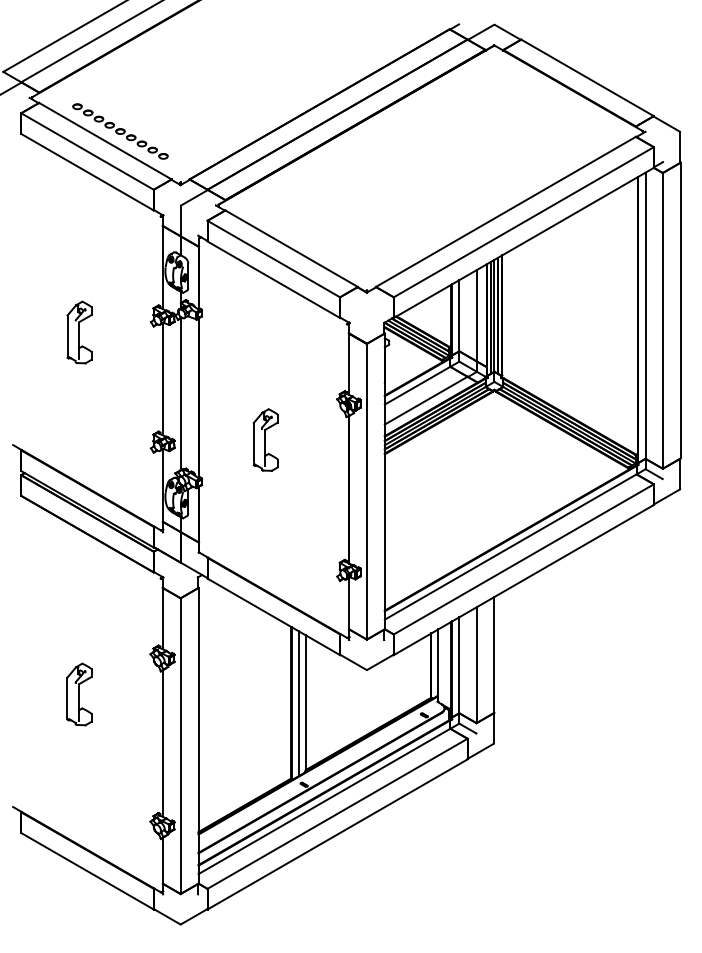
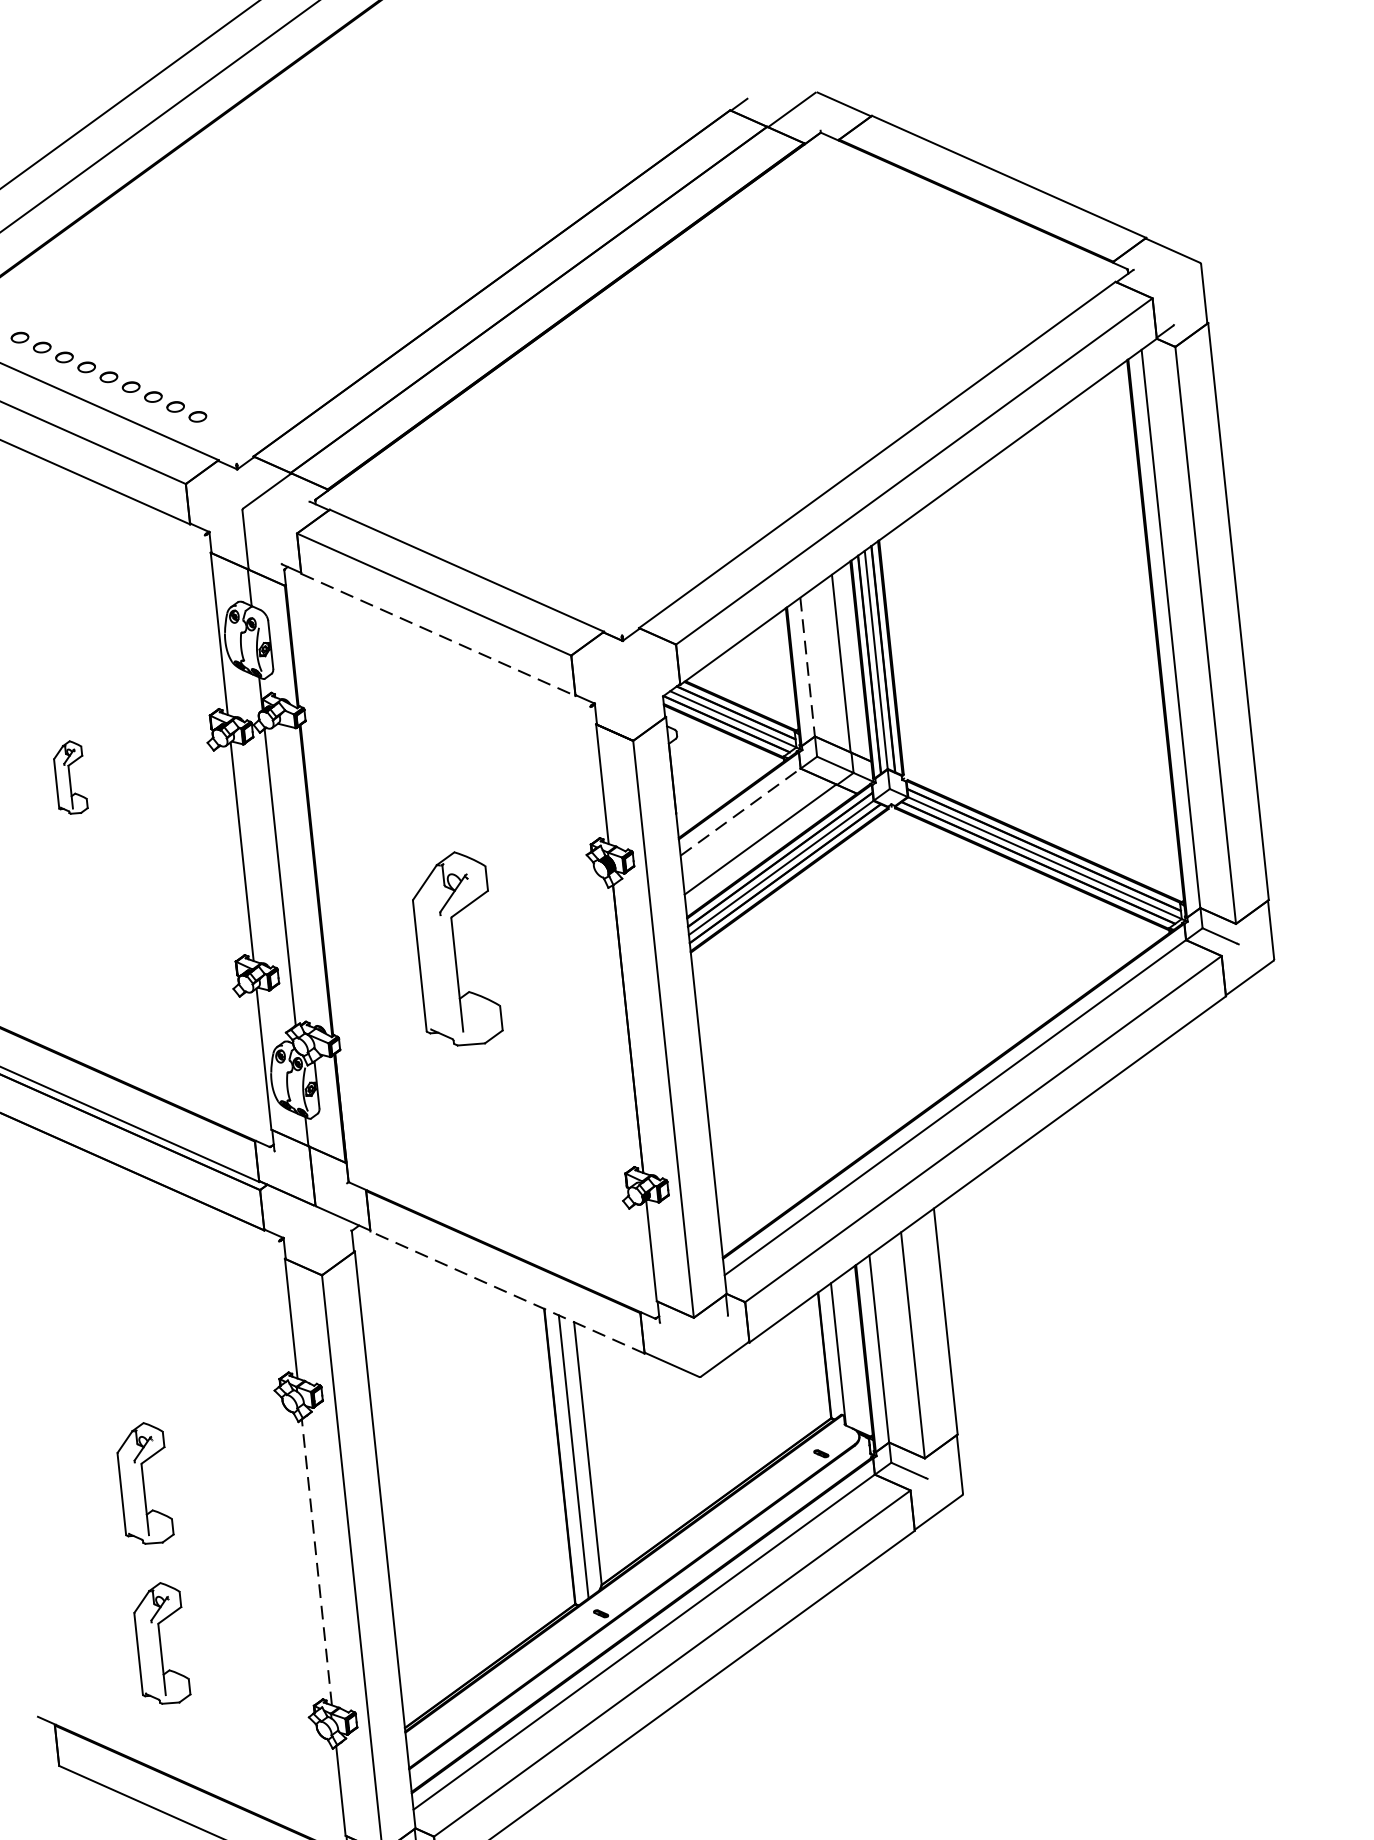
line: (273, 279) -> (437, 634), solid -> dashed
line: (459, 315) -> (807, 666), solid -> dashed
part: (79, 332) -> (70, 777), size x0.6
line: (417, 385) -> (740, 811), solid -> dashed
part: (265, 439) -> (454, 948), size x1.6
line: (273, 616) -> (506, 1291), solid -> dashed
line: (162, 743) -> (316, 1562), solid -> dashed
part: (79, 776) -> (161, 1643), added

